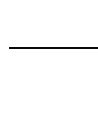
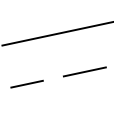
line: (21, 80) -> (26, 84), added
line: (66, 80) -> (84, 71), added

